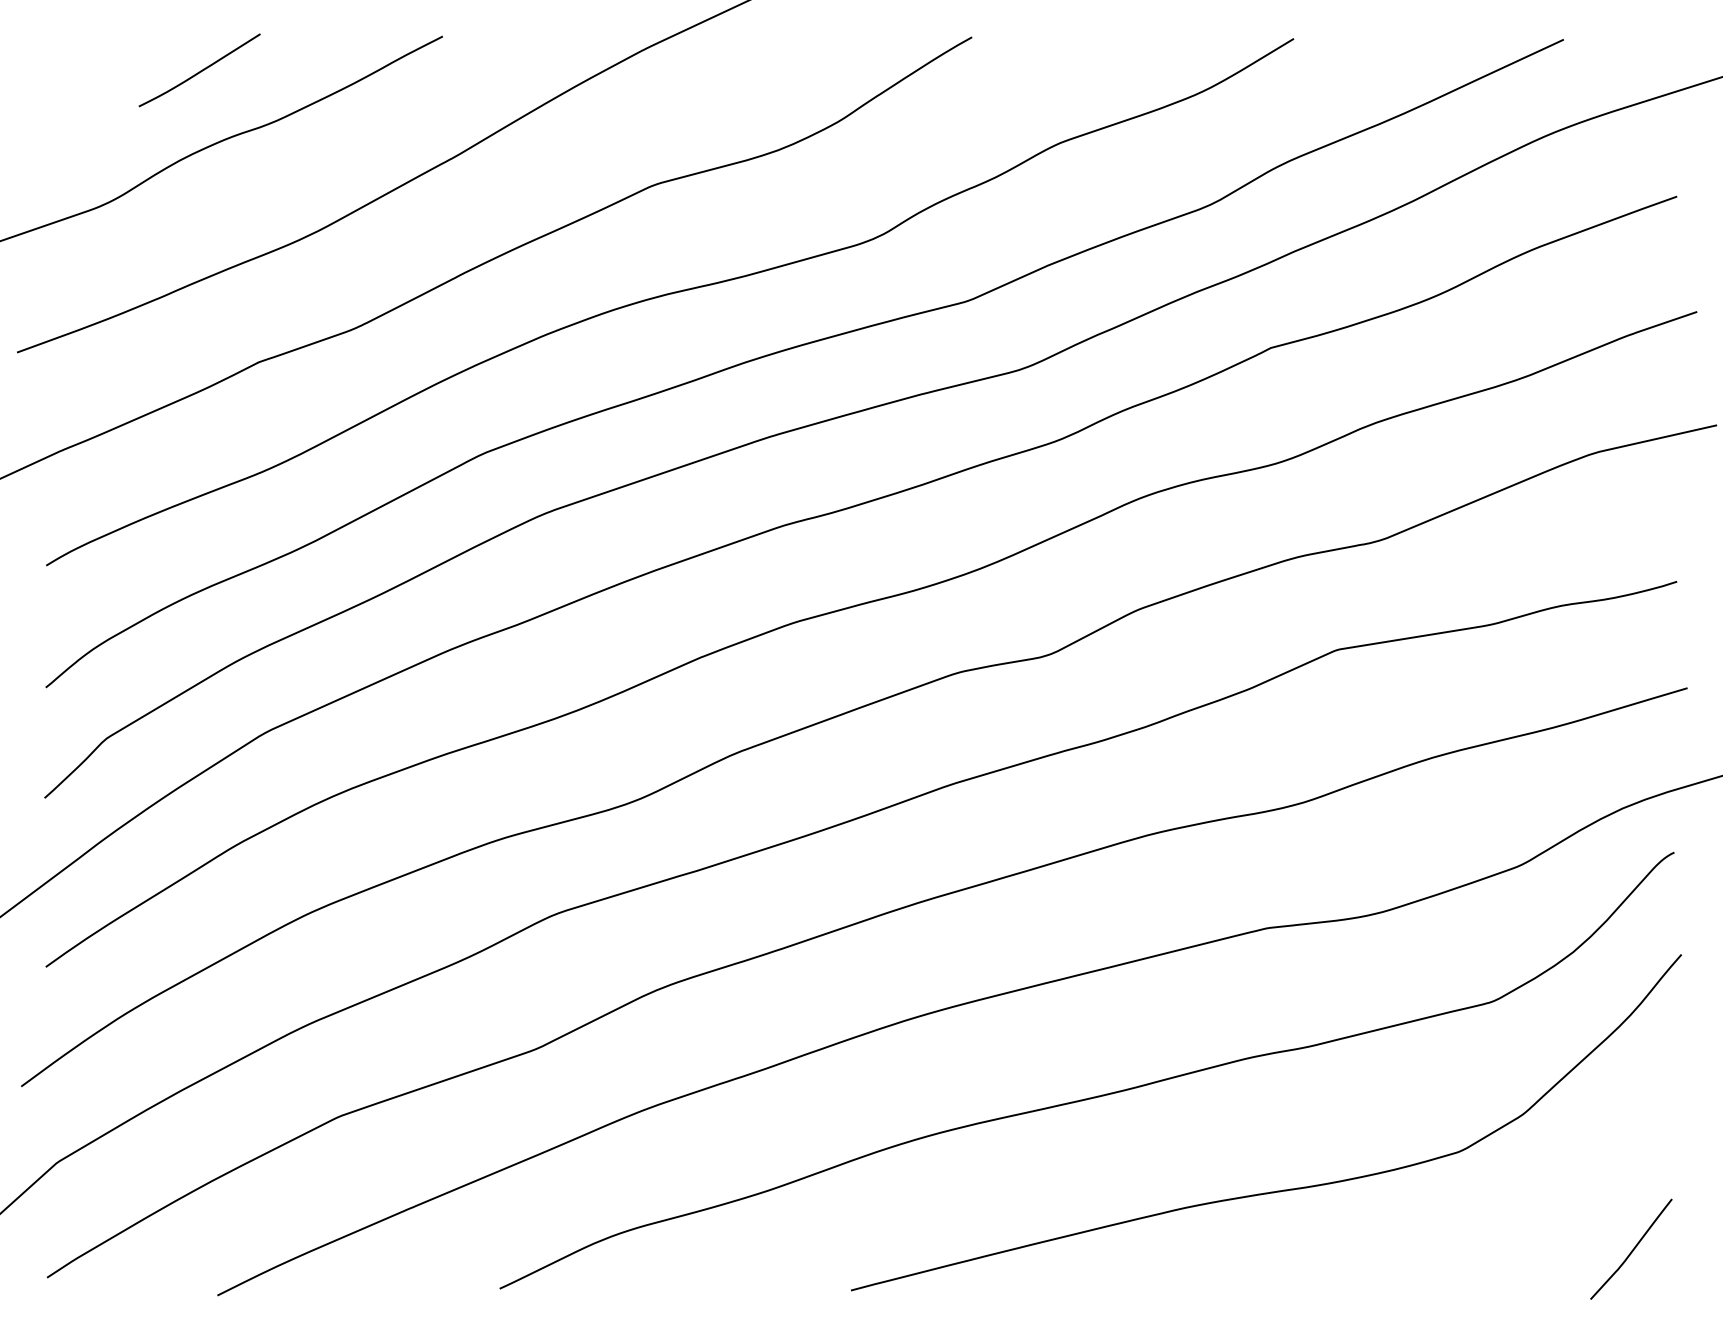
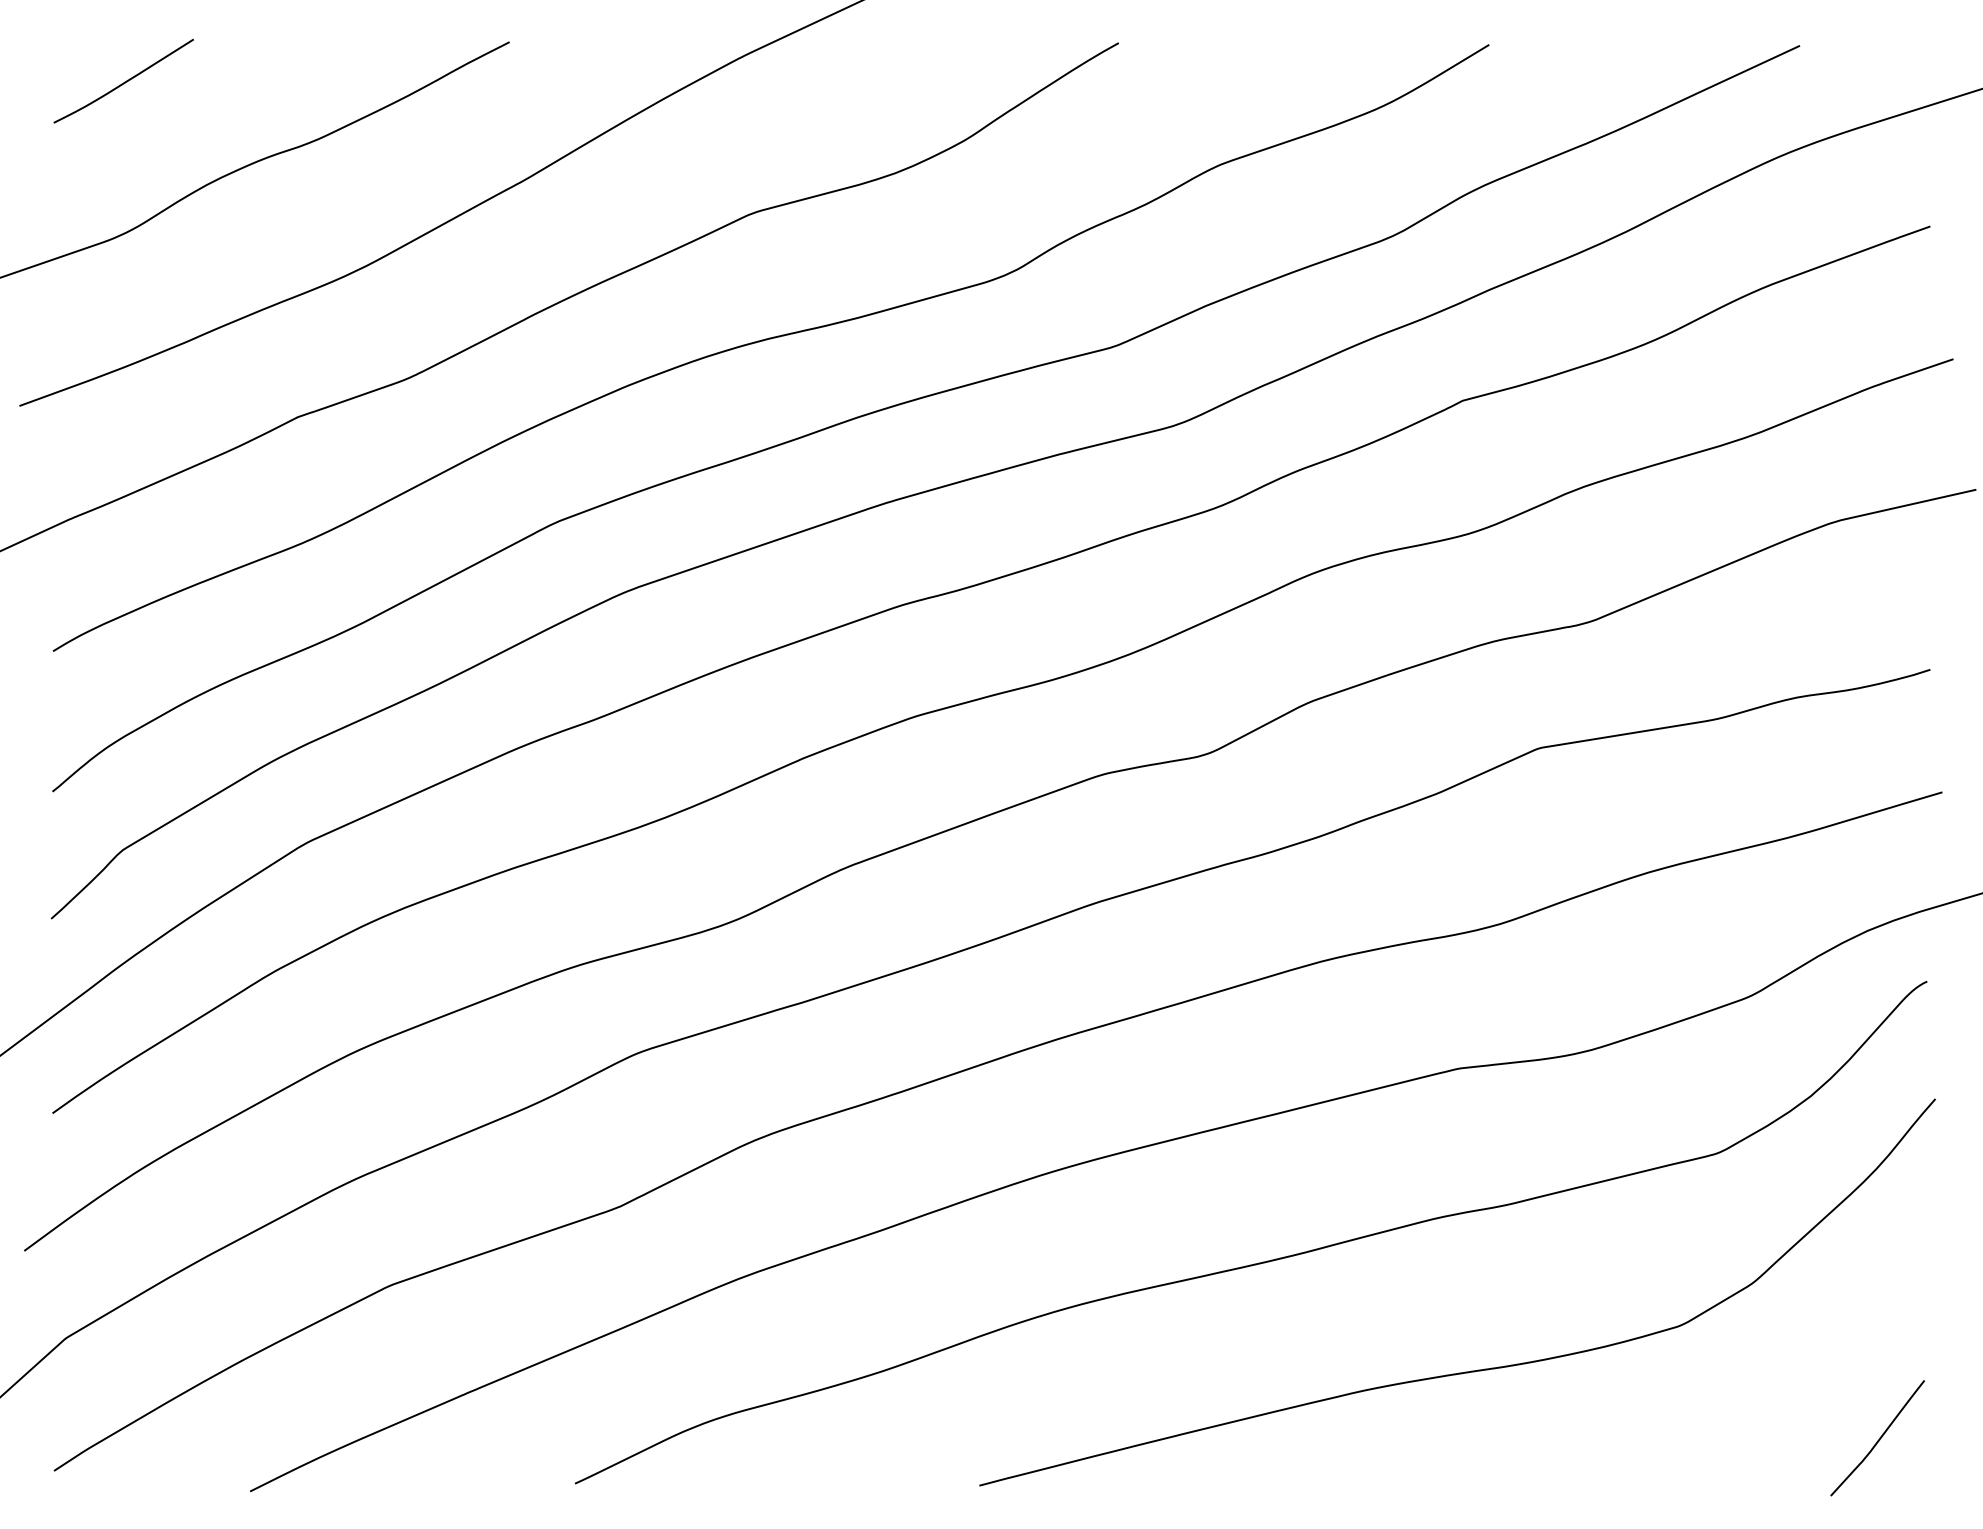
curve: (200, 70) -> (124, 81), moved

